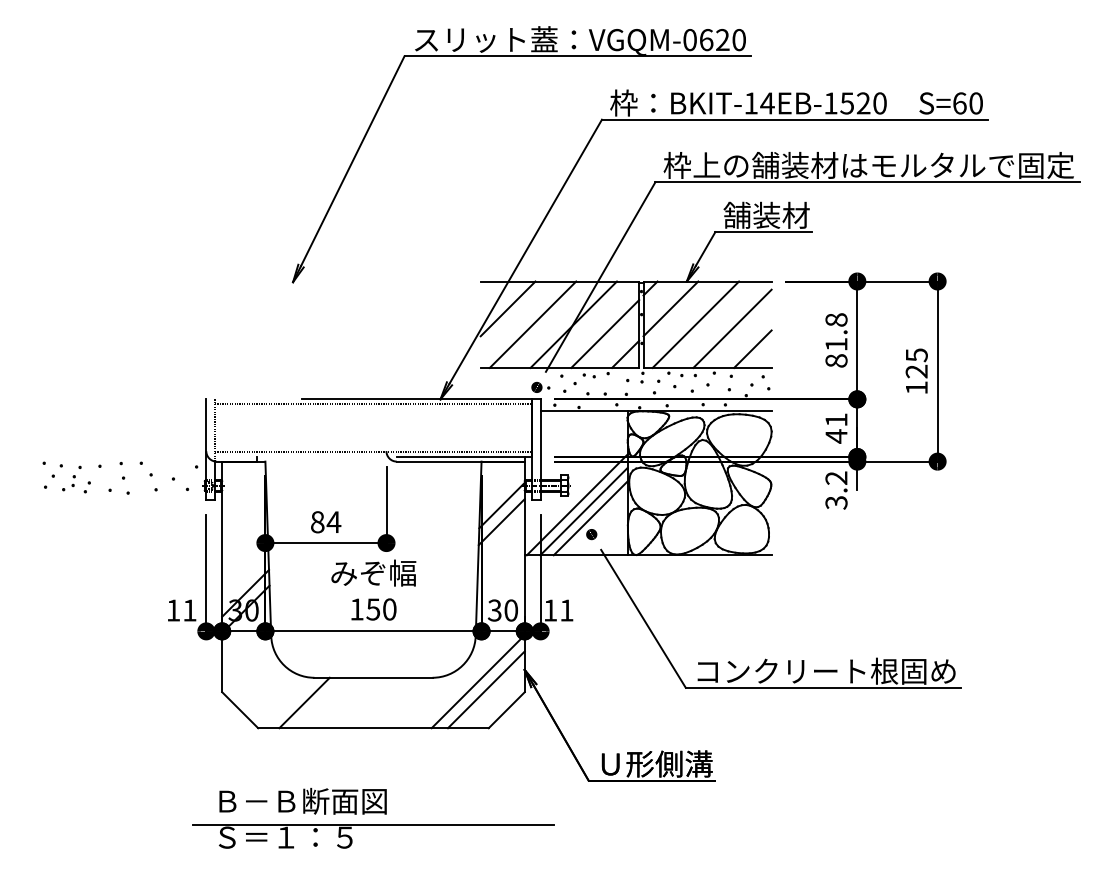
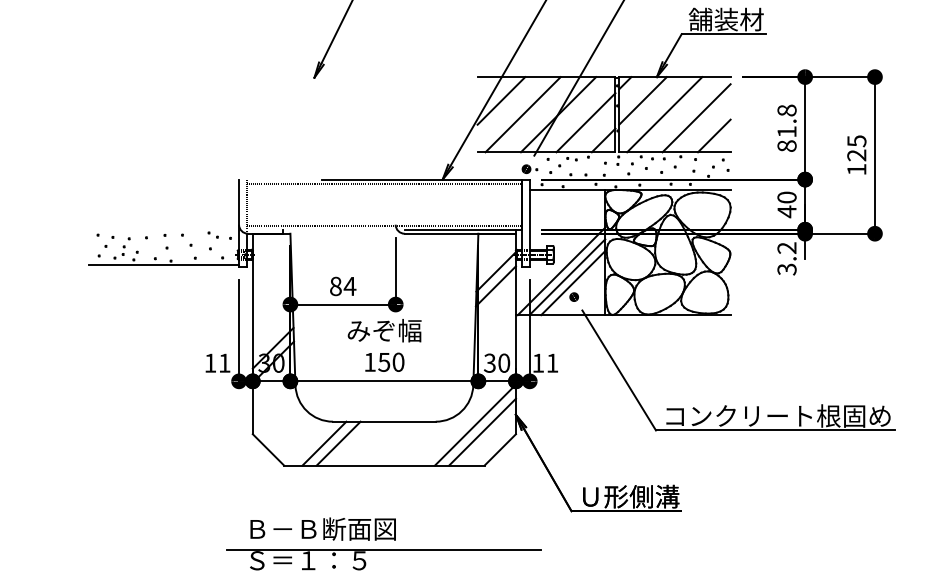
text: (836, 419) -> (787, 197), 41 -> 40
part: (176, 463) -> (213, 235), added
line: (119, 497) -> (163, 264), added
line: (320, 702) -> (338, 443), added

